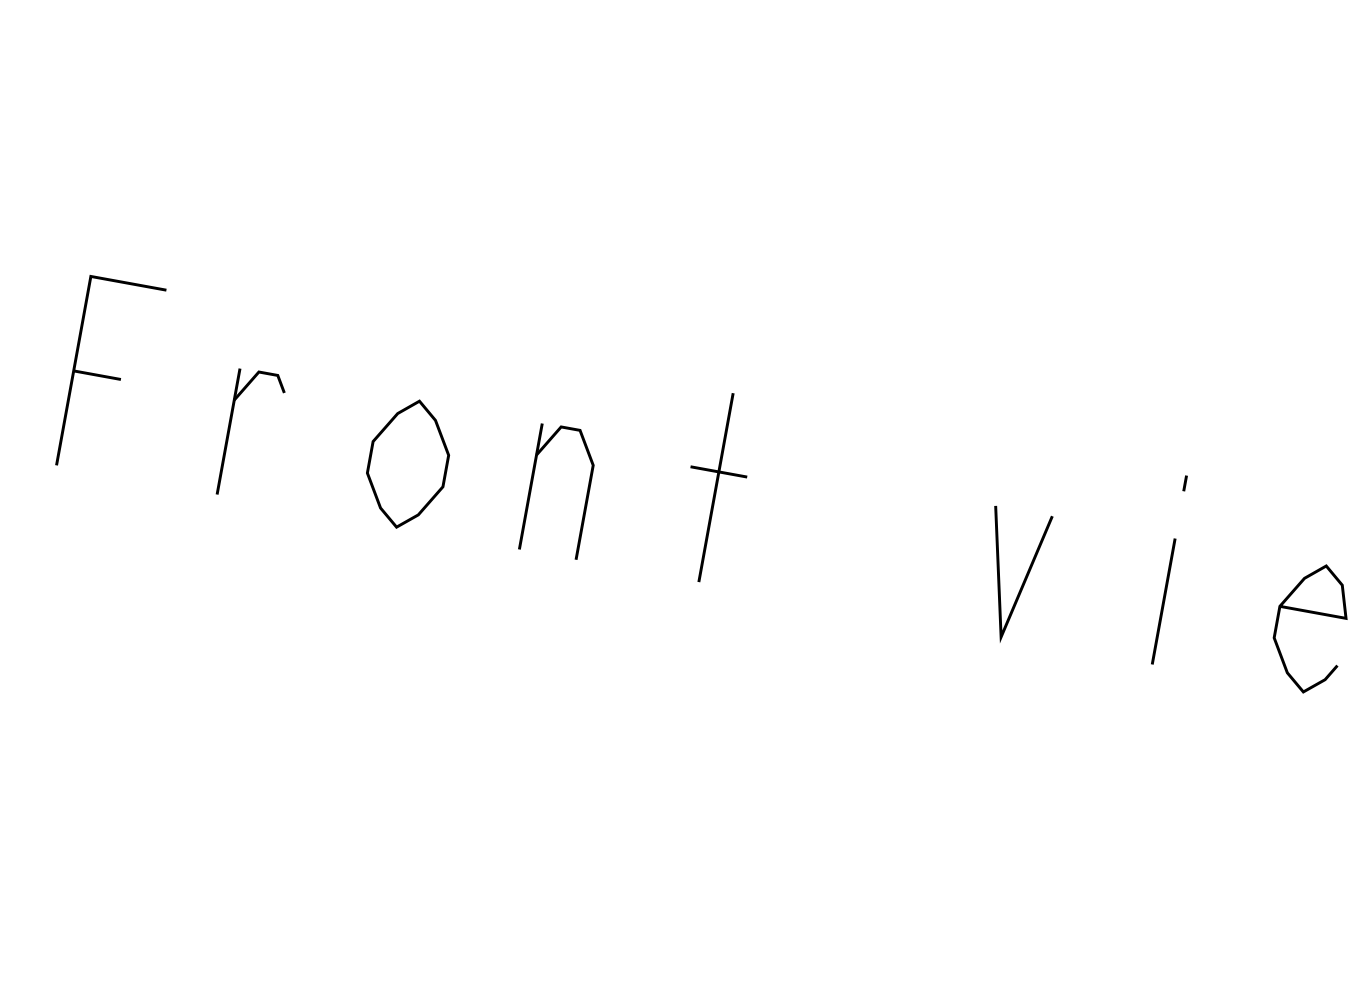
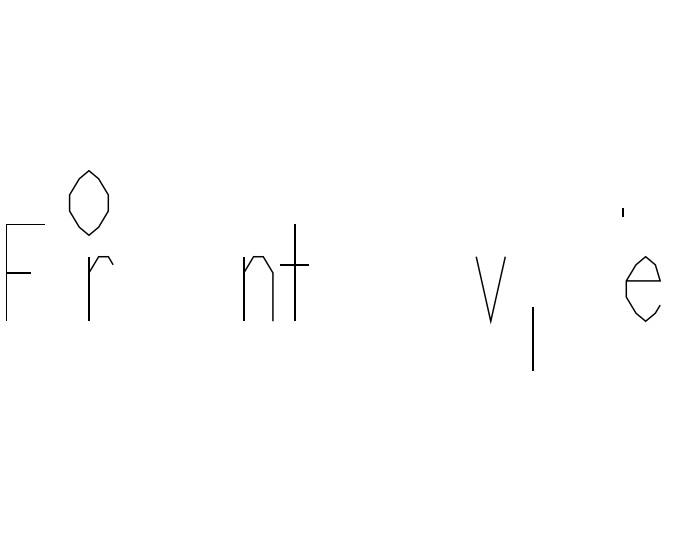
part: (407, 463) -> (88, 202), moved
line: (1183, 483) -> (622, 212), moved
part: (715, 486) -> (294, 272), moved
line: (1162, 600) -> (532, 338), moved

